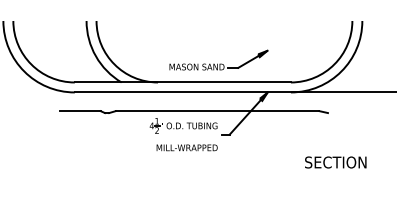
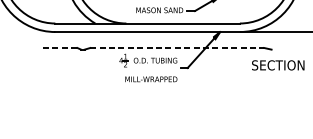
line: (80, 111) -> (60, 48), solid -> dashed
line: (217, 111) -> (177, 48), solid -> dashed
text: (335, 162) -> (278, 65), moved

